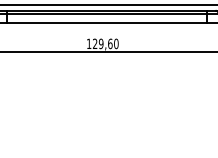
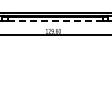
line: (107, 23) -> (55, 21), solid -> dashed

